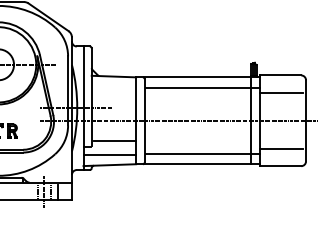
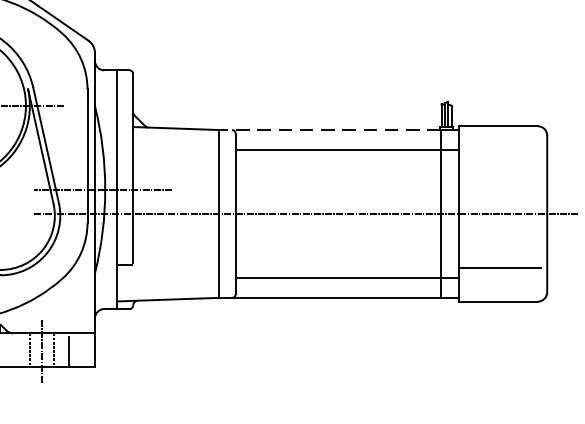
line: (193, 77) -> (329, 130), solid -> dashed
line: (281, 92) -> (499, 159), removed
line: (114, 140) -> (177, 252), removed
line: (109, 155) -> (167, 280), removed

